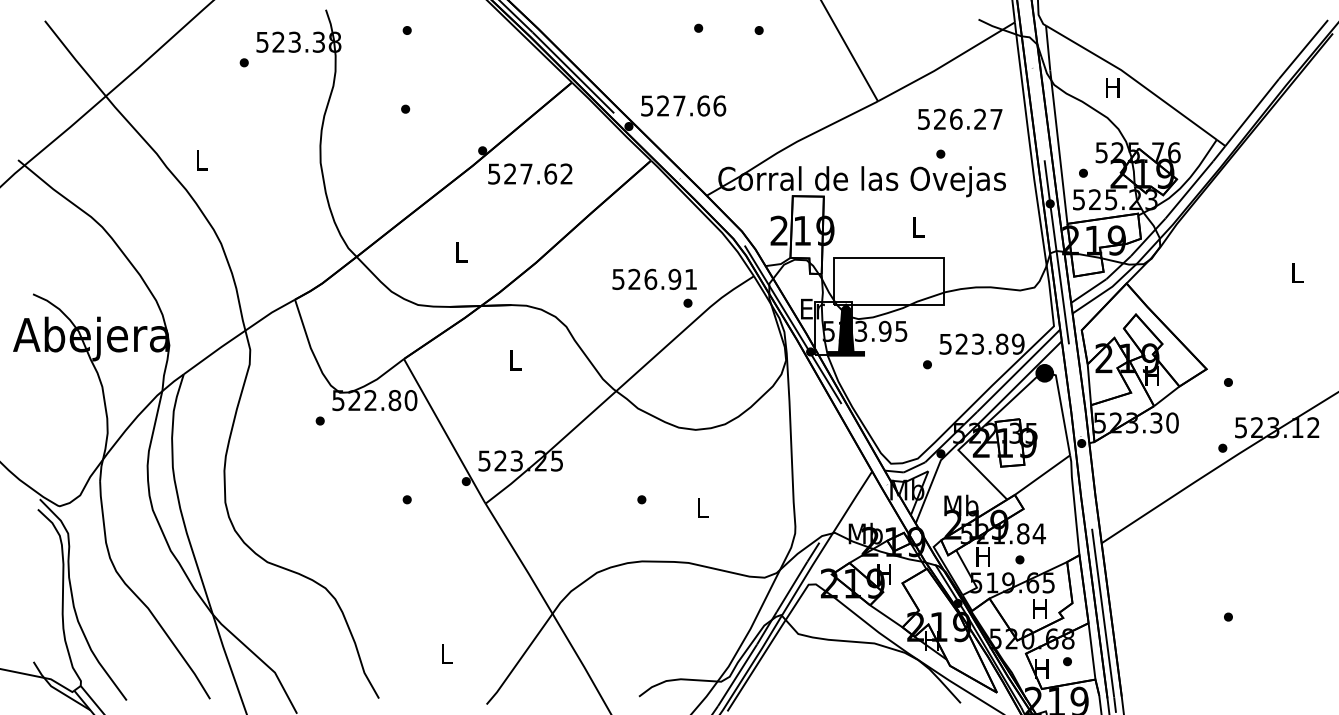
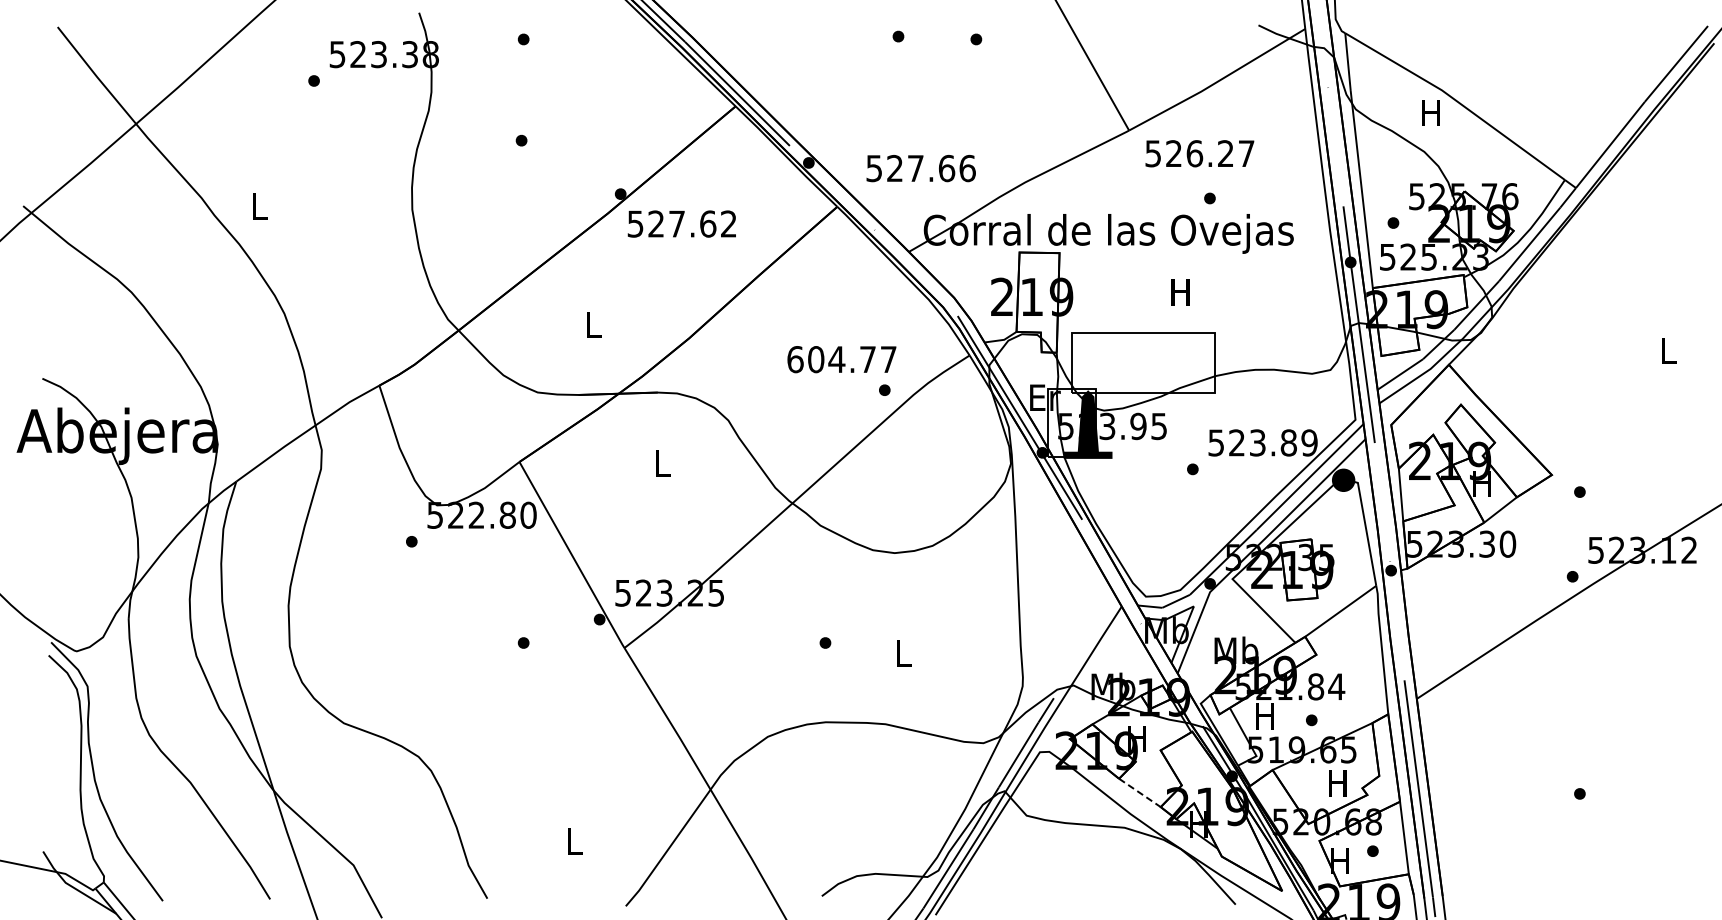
text: (683, 105) -> (920, 168), moved
text: (959, 119) -> (1199, 153), moved
text: (917, 227) -> (1180, 292), L -> H
text: (654, 279) -> (841, 359), 526.91 -> 604.77
line: (886, 616) -> (1140, 793), solid -> dashed

